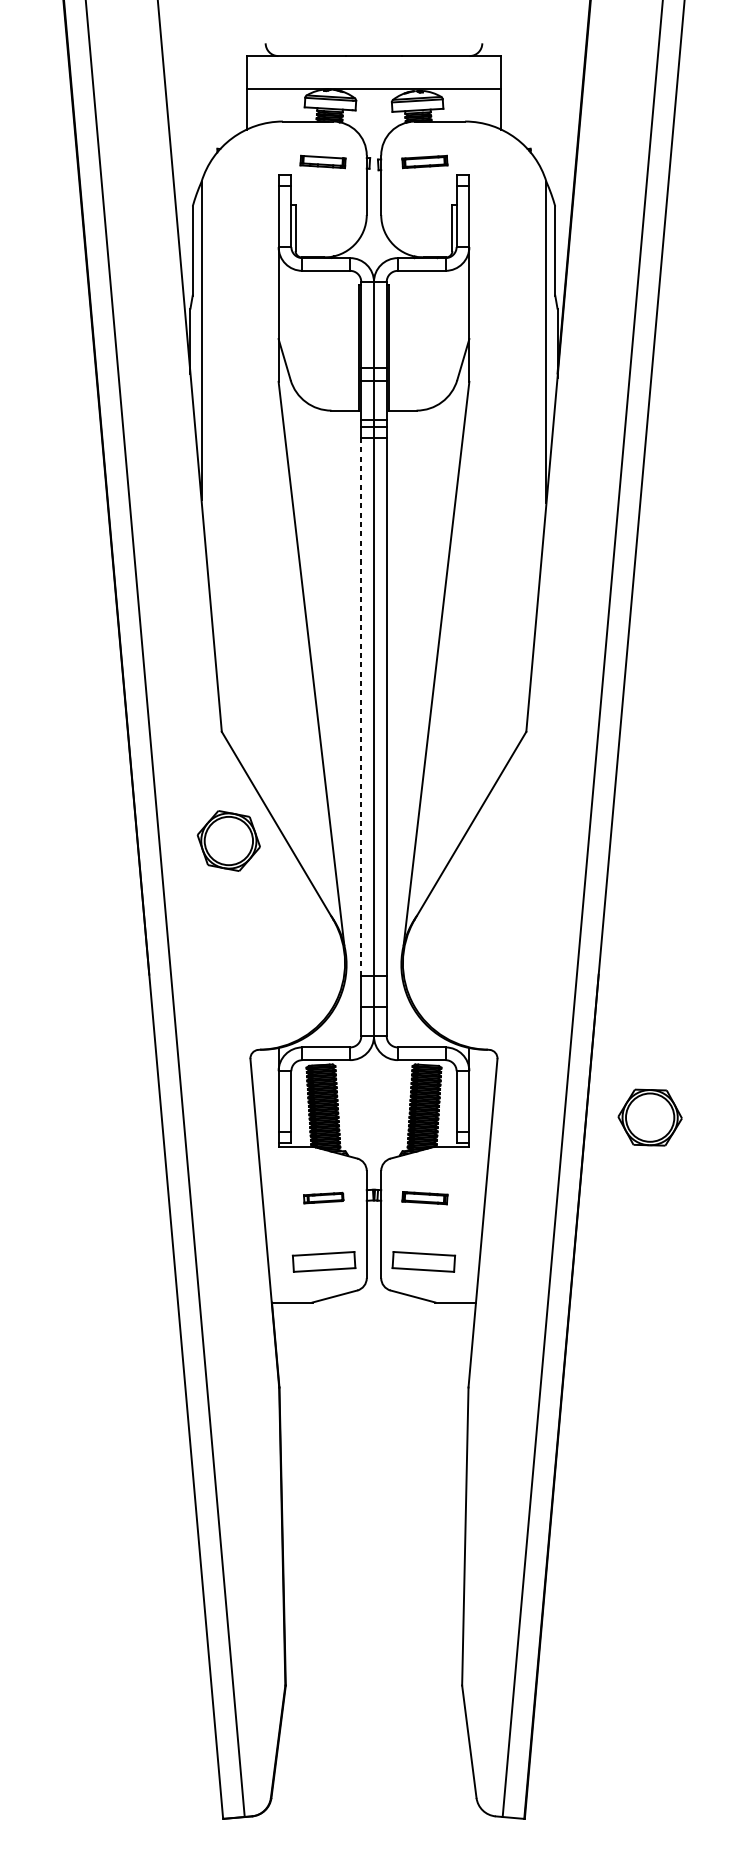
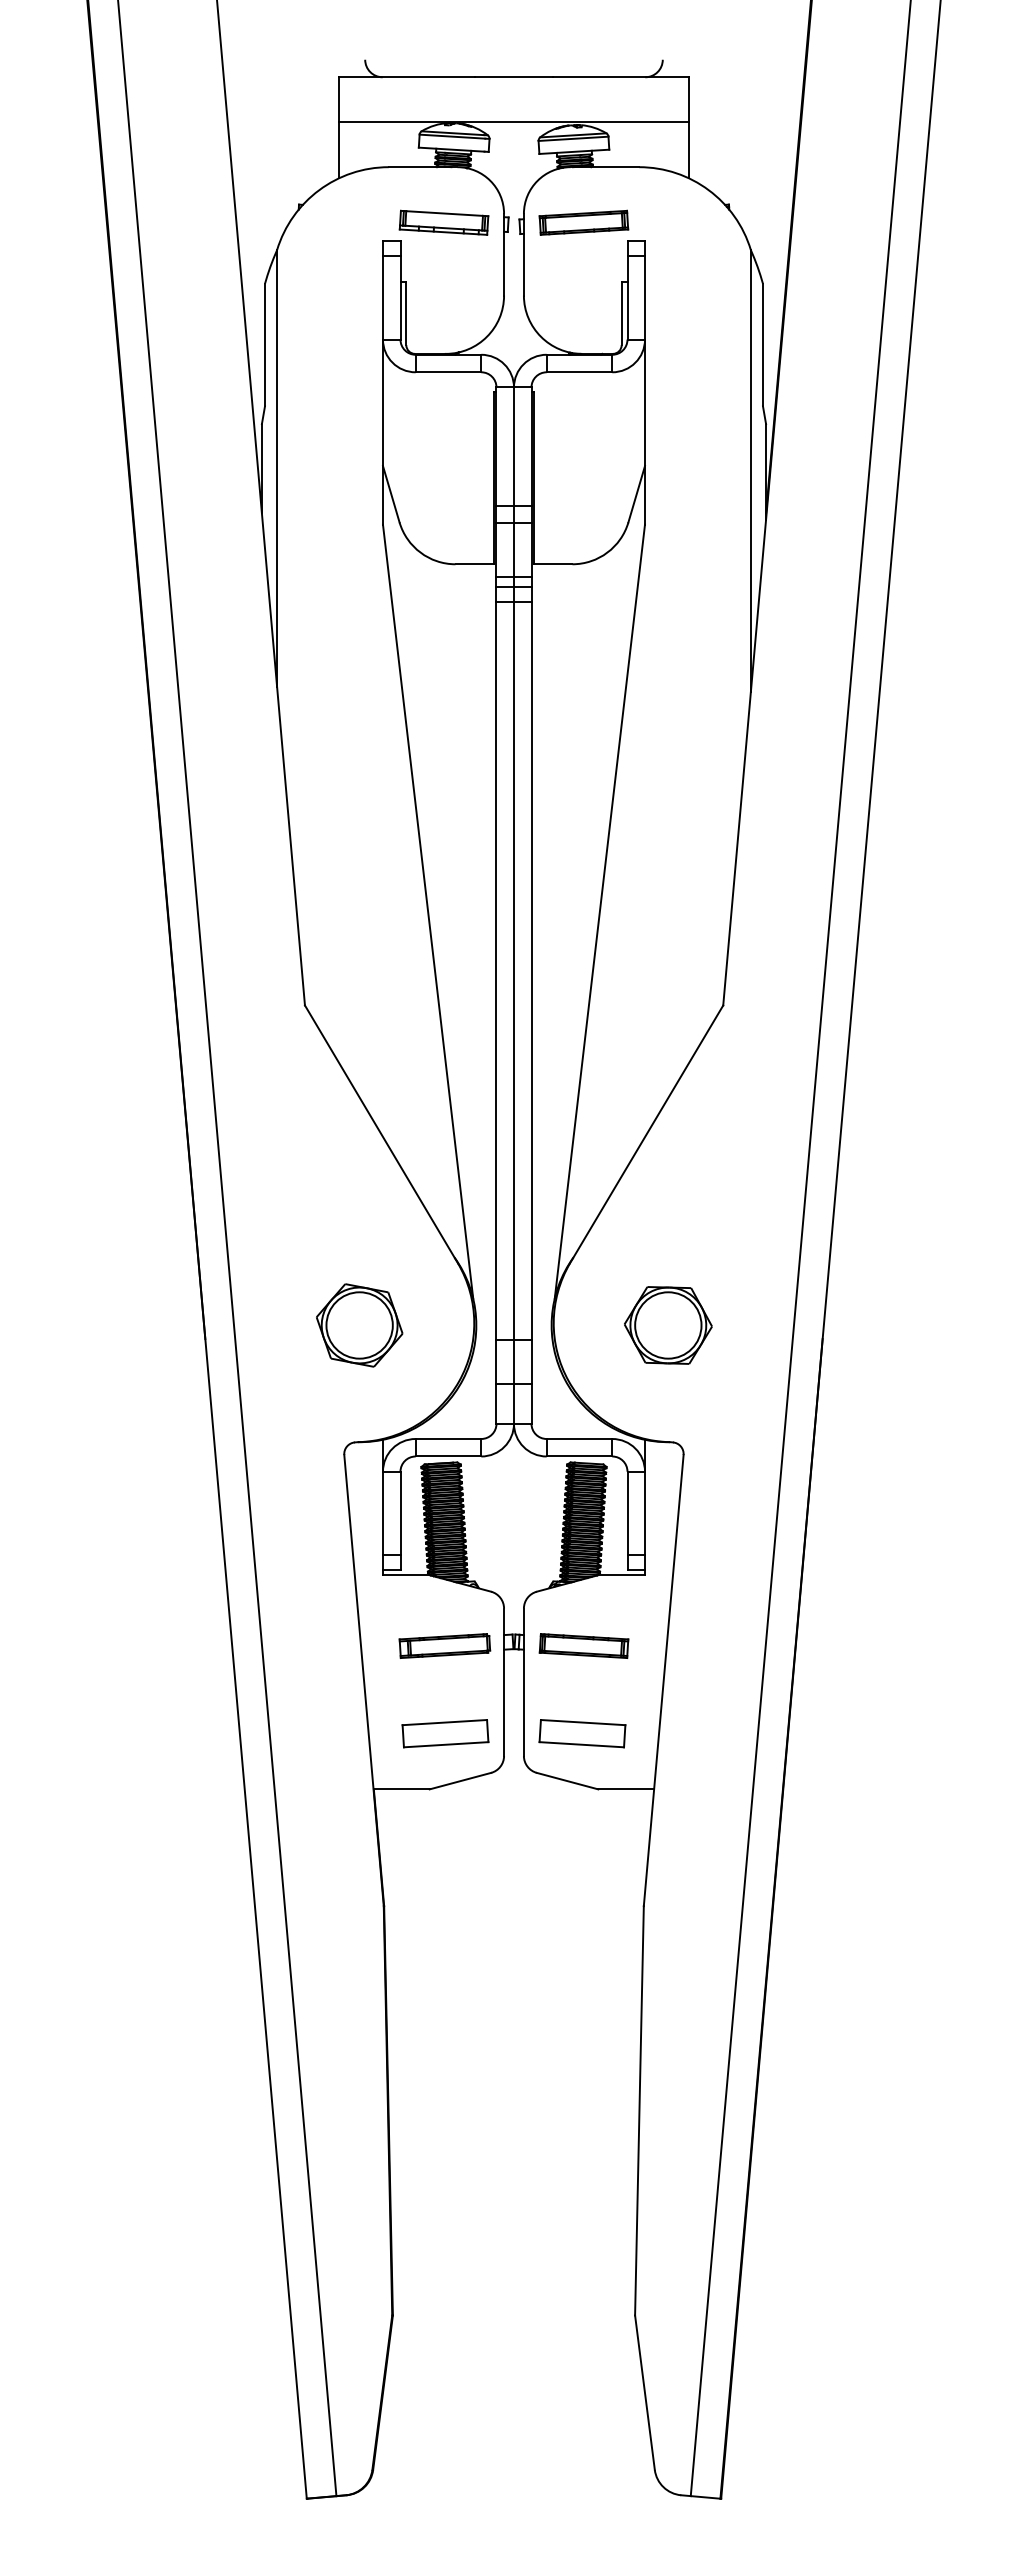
part: (322, 161) -> (443, 222), size x1.43
part: (424, 161) -> (583, 222), size x1.43
line: (361, 707) -> (496, 971), dashed -> solid
part: (228, 841) -> (359, 1325), moved
part: (650, 1117) -> (668, 1325), moved
part: (323, 1197) -> (444, 1645), size x1.67
part: (424, 1197) -> (583, 1645), size x1.43

